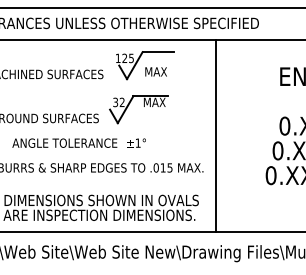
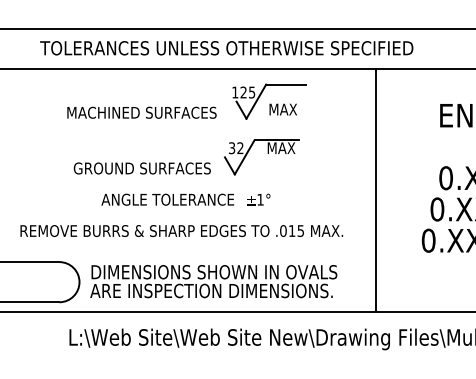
line: (216, 135) -> (375, 190), moved

